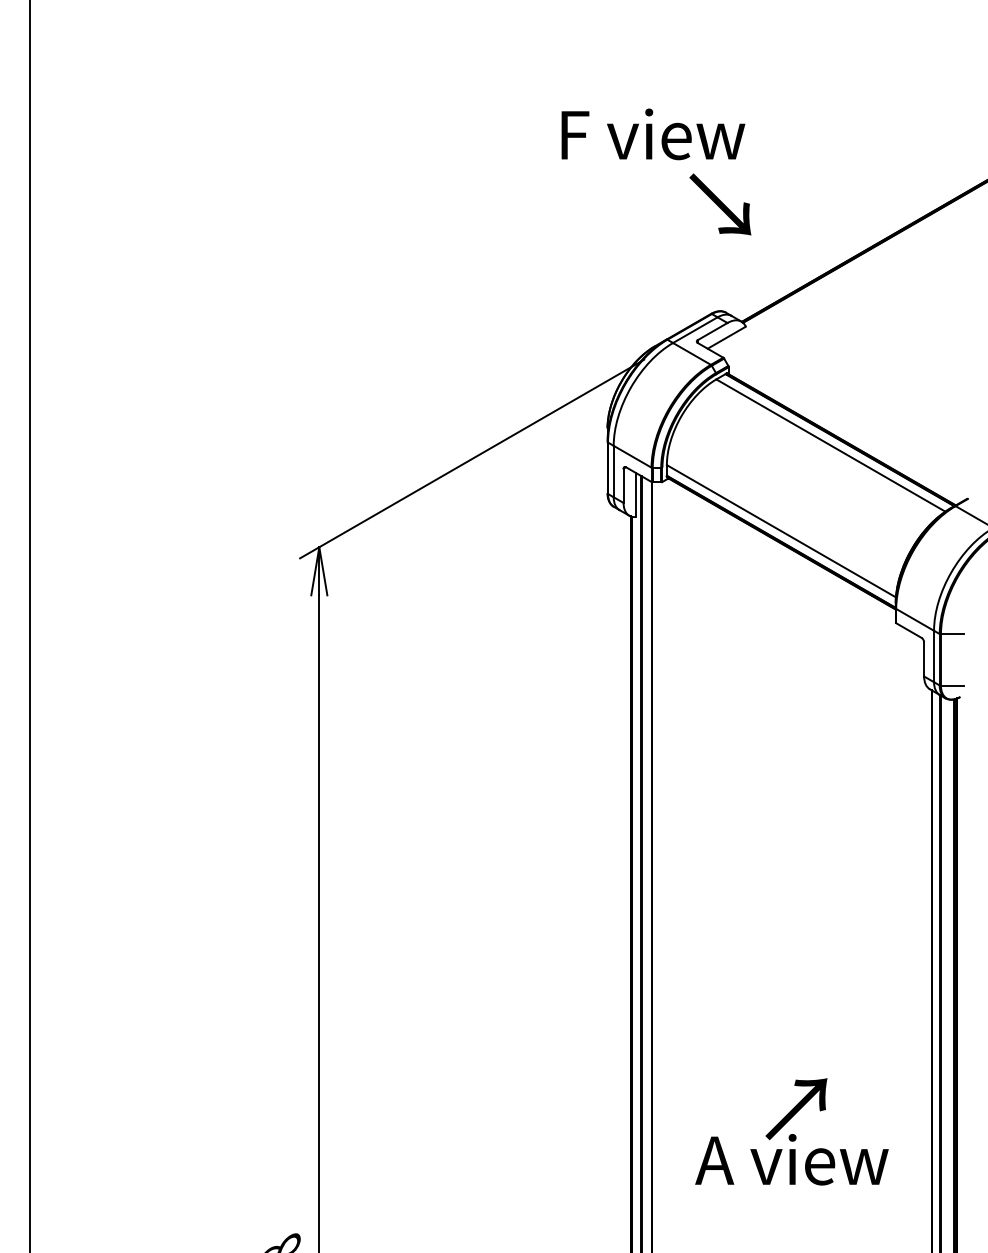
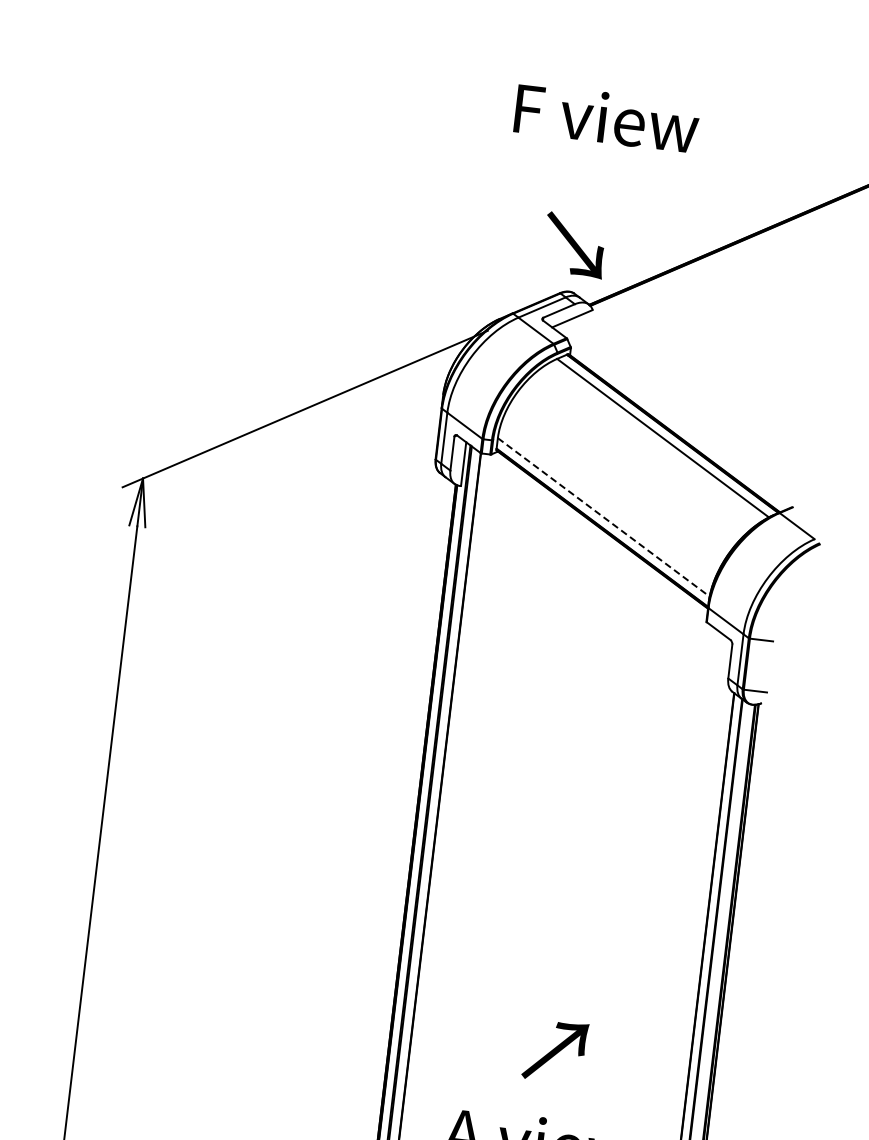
text: (653, 134) -> (607, 118), moved
text: (720, 204) -> (574, 245), moved
line: (781, 531) -> (603, 517), solid -> dashed
text: (796, 1109) -> (555, 1051), moved

